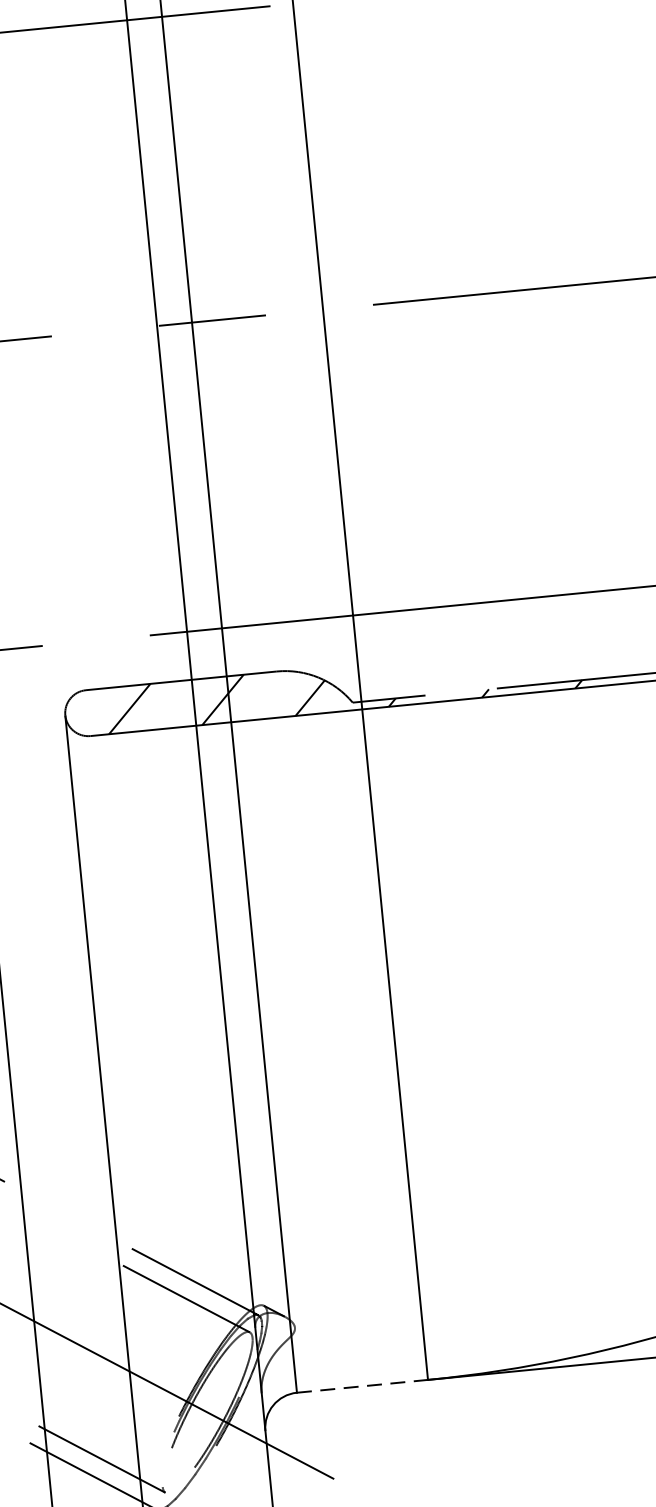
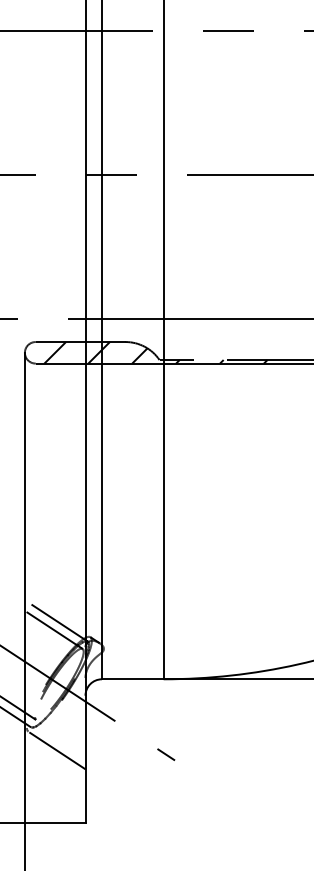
line: (361, 1386) -> (132, 679), dashed -> solid

